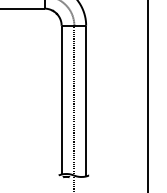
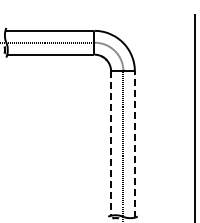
line: (85, 100) -> (134, 143), solid -> dashed
line: (62, 101) -> (111, 144), solid -> dashed

